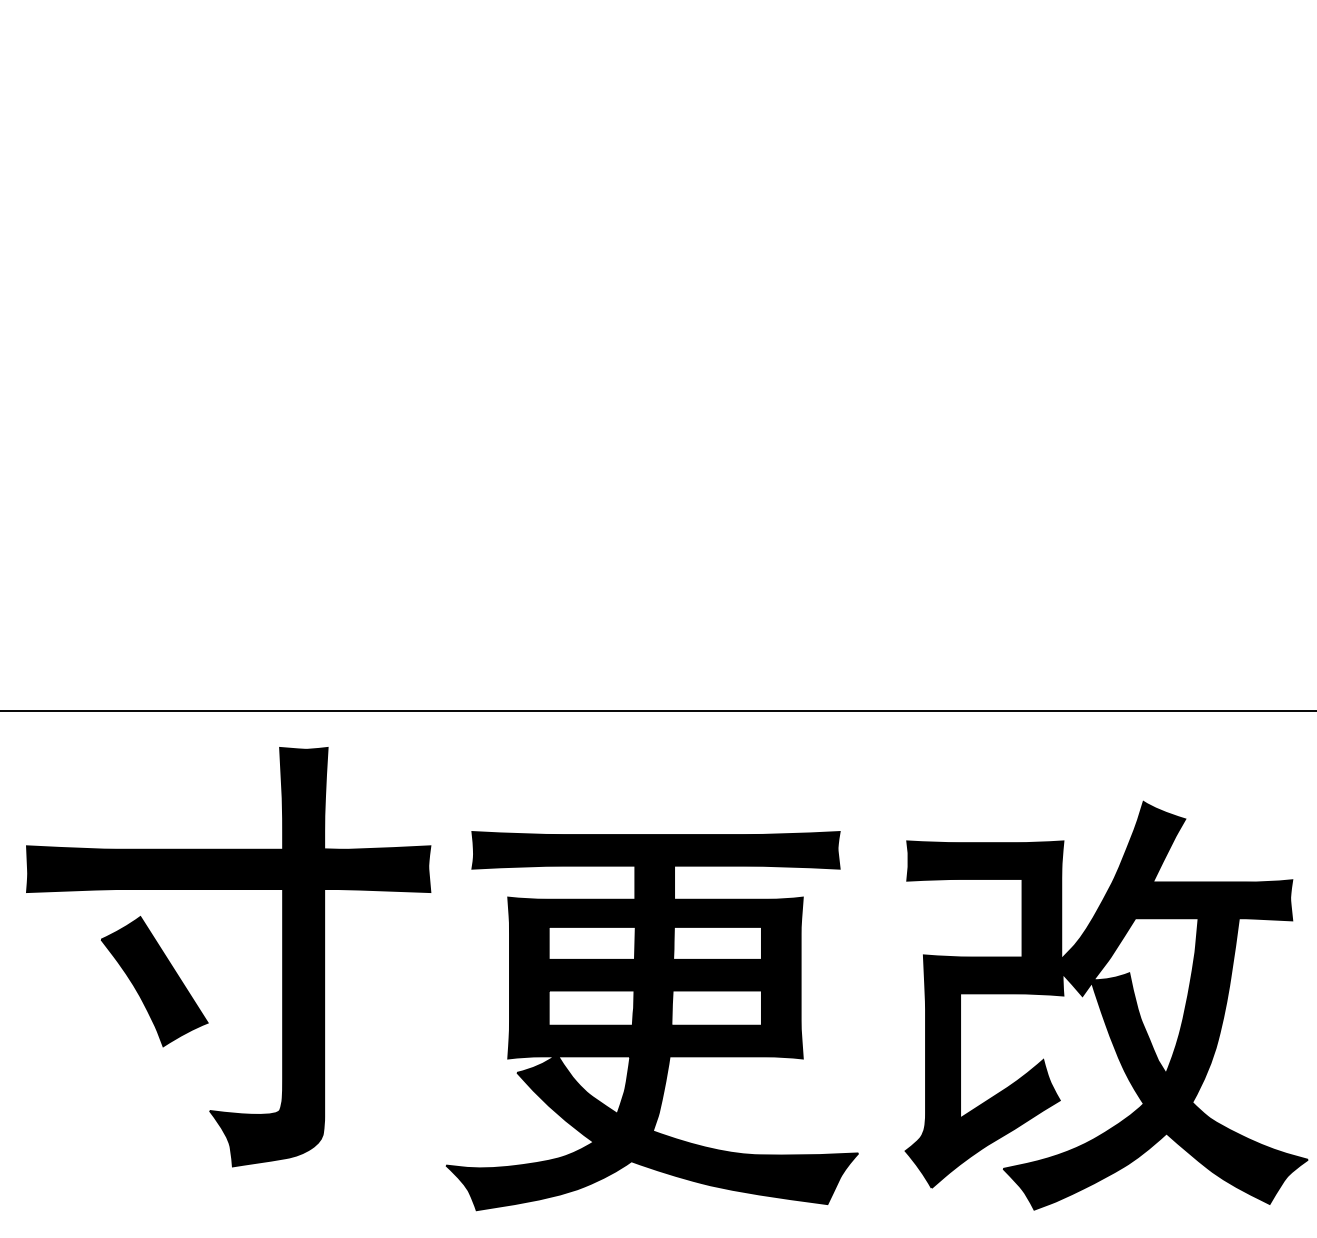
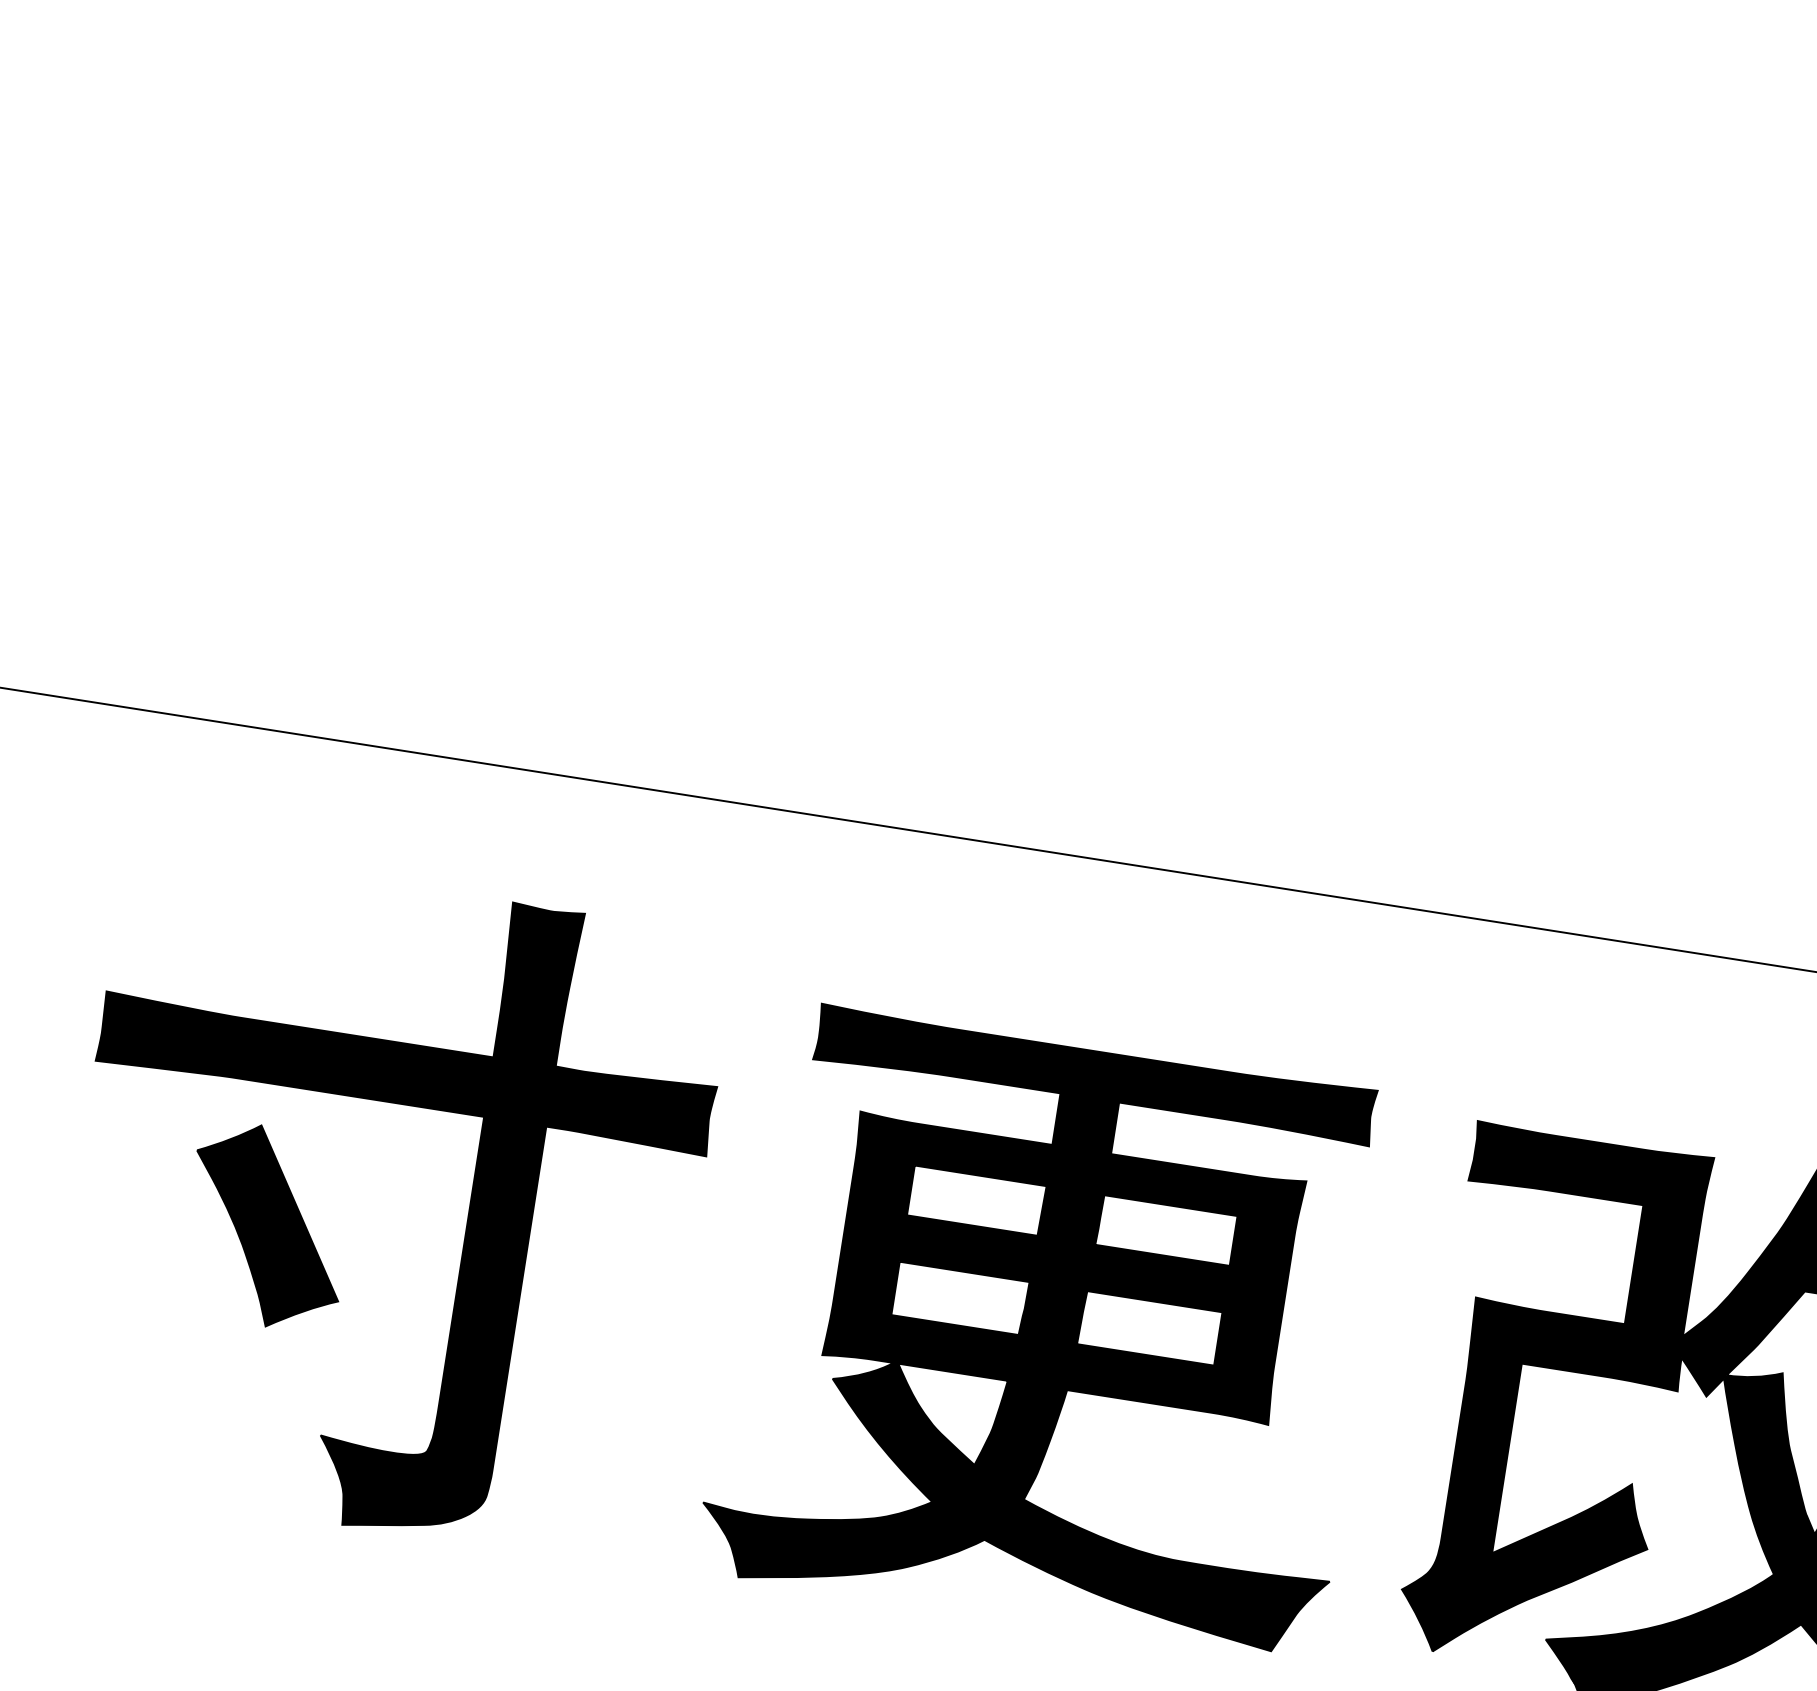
part: (183, 982) -> (311, 1234), moved

